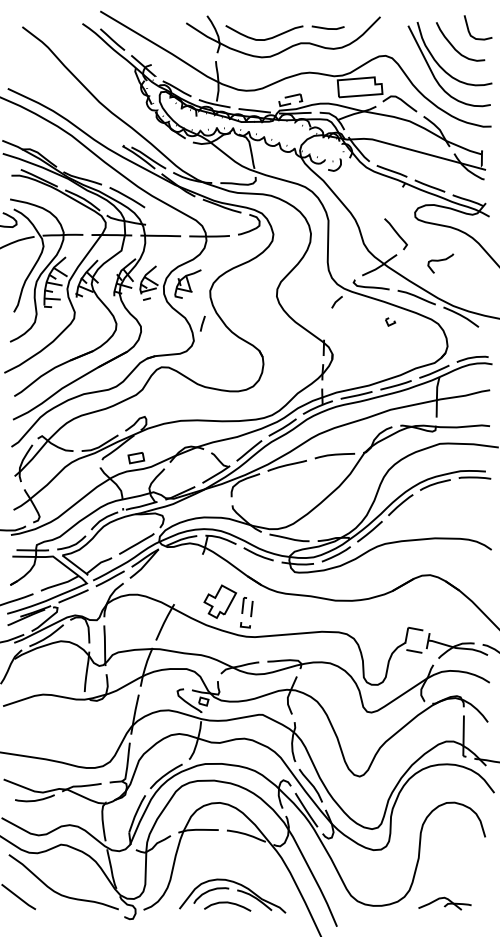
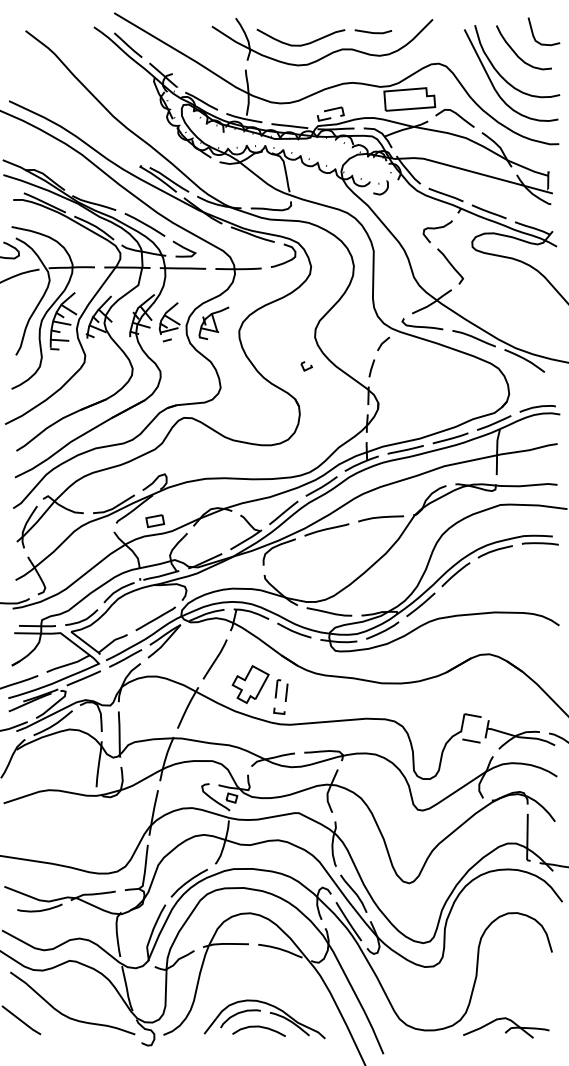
curve: (161, 218) -> (183, 248), added
curve: (440, 261) -> (437, 229), moved
part: (390, 321) -> (306, 365), moved
line: (202, 323) -> (371, 368), moved
line: (188, 579) -> (214, 659), added
part: (444, 903) -> (505, 1027), size x1.43

